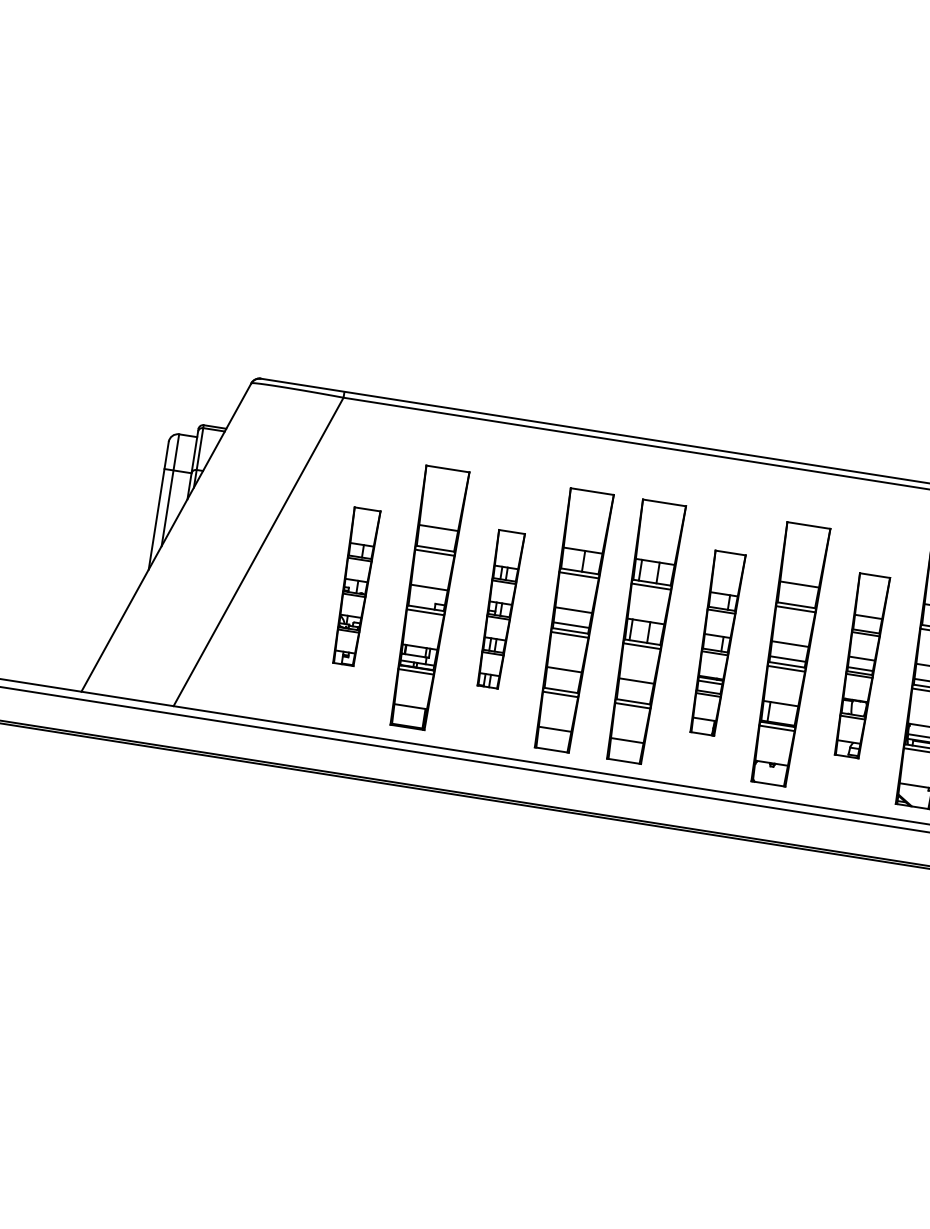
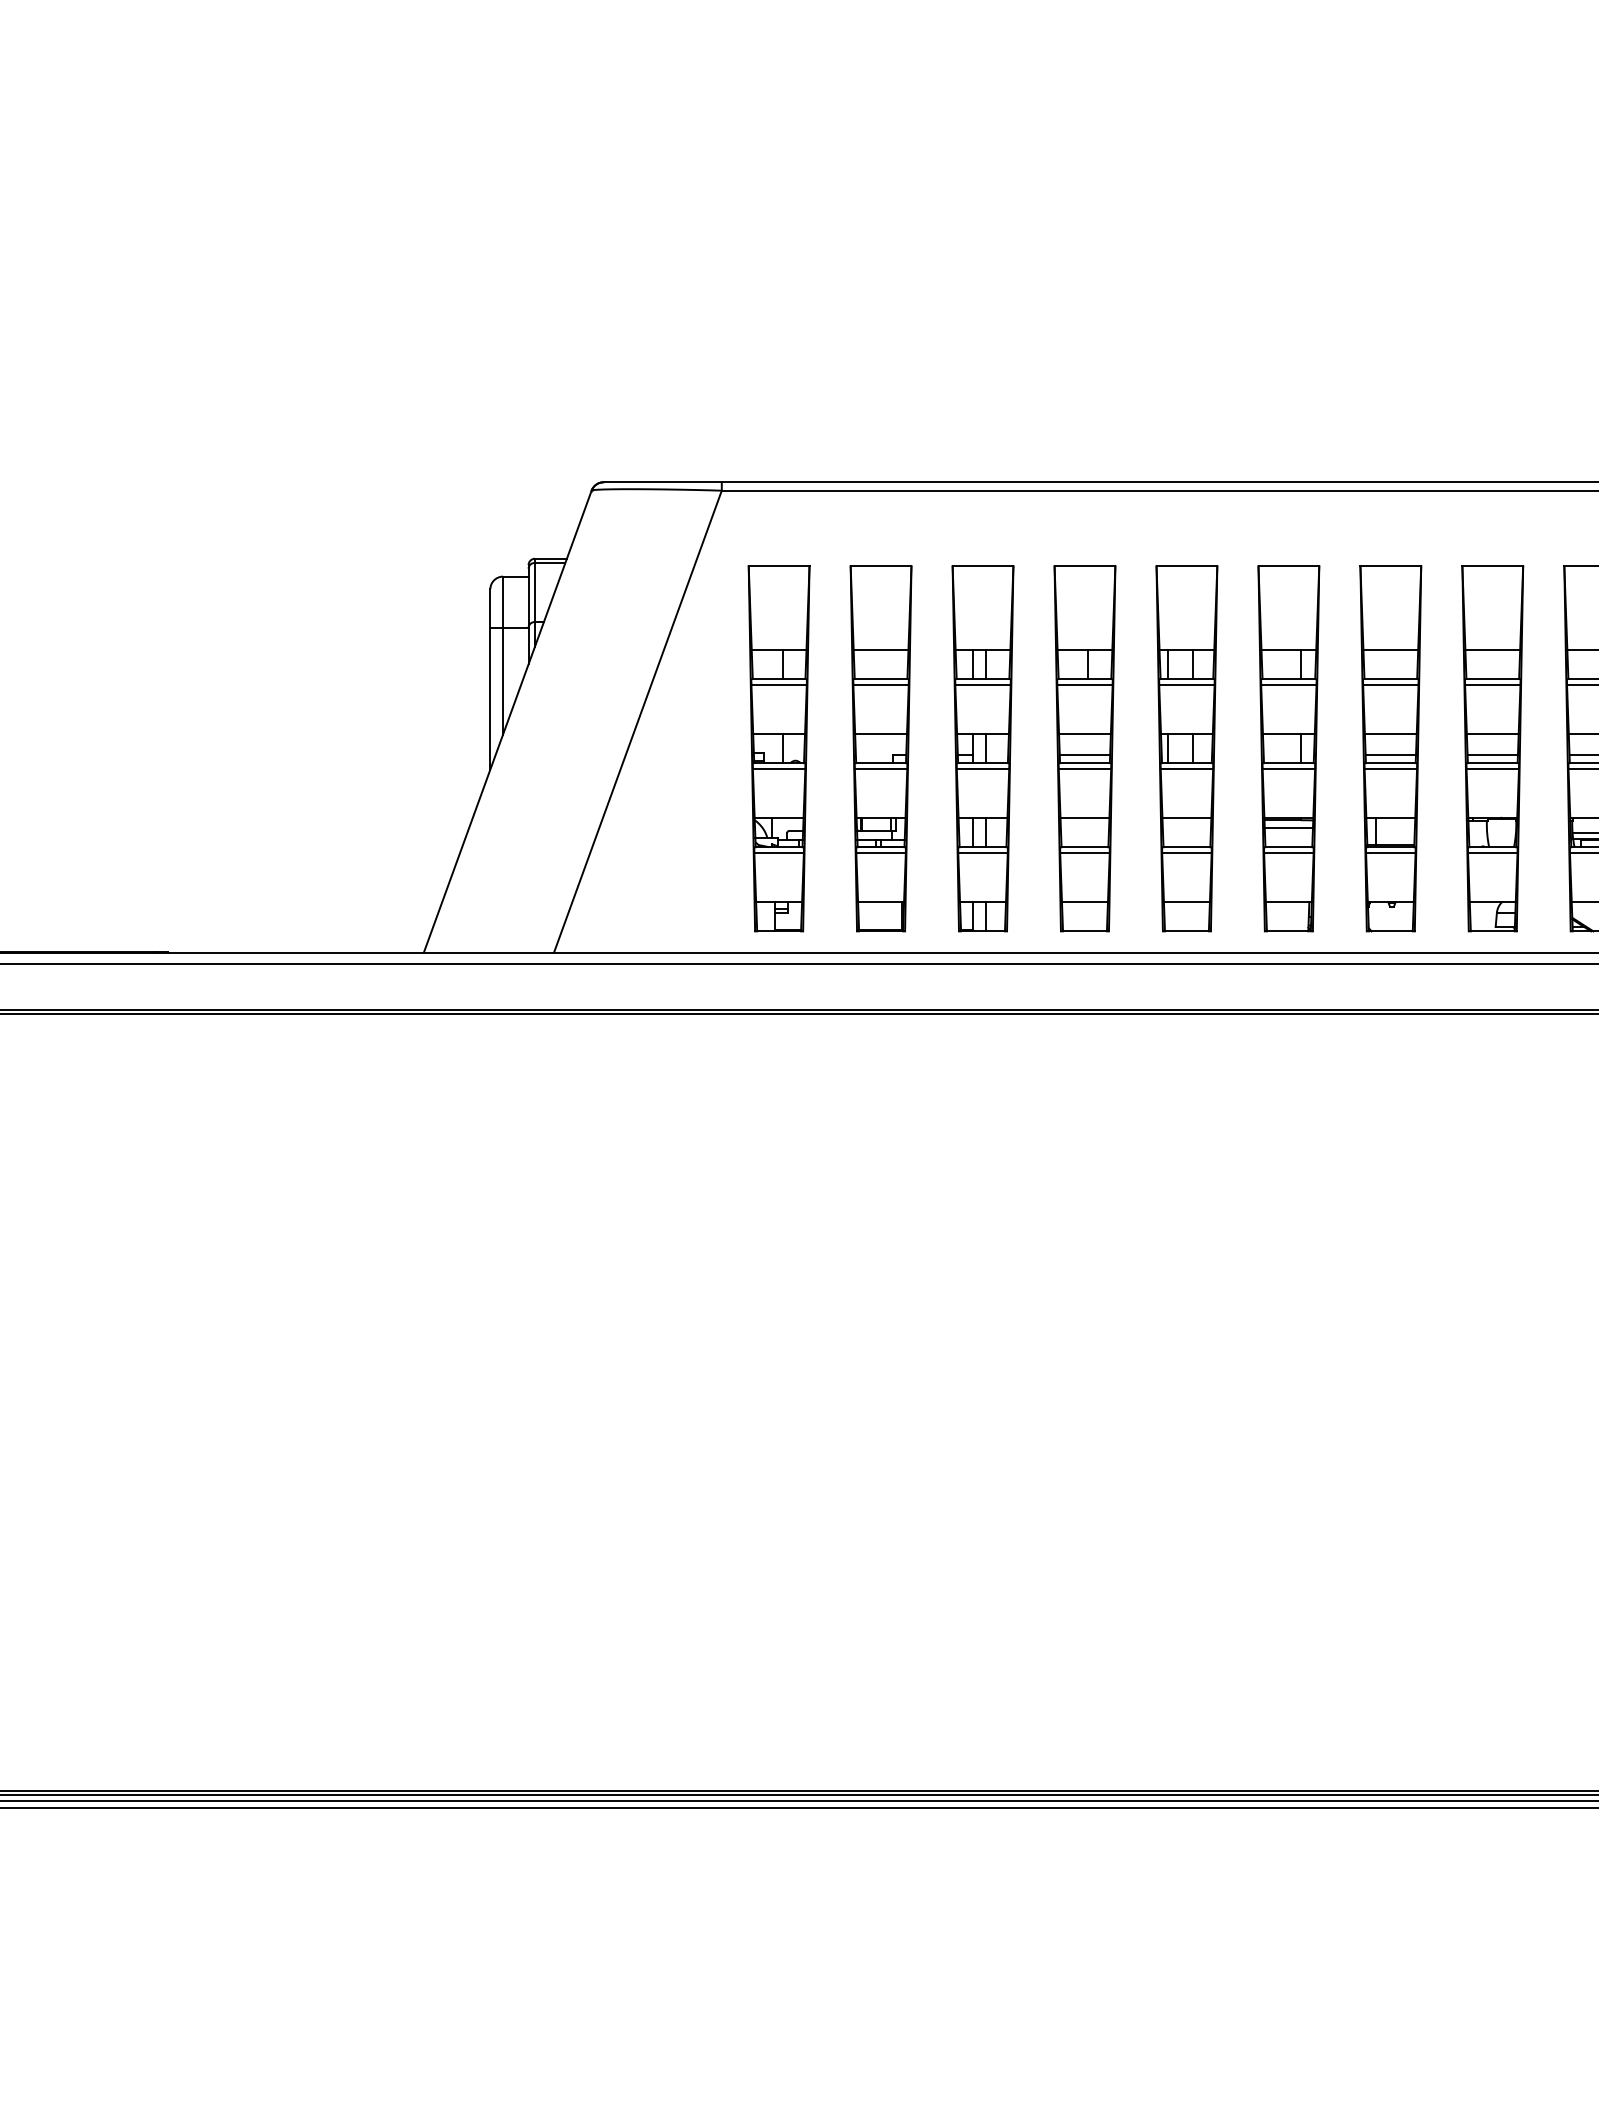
part: (355, 586) -> (778, 748), size x1.67
part: (499, 609) -> (982, 748), size x1.67
part: (716, 643) -> (1288, 748), size x1.43
part: (860, 665) -> (1492, 748), size x1.43

